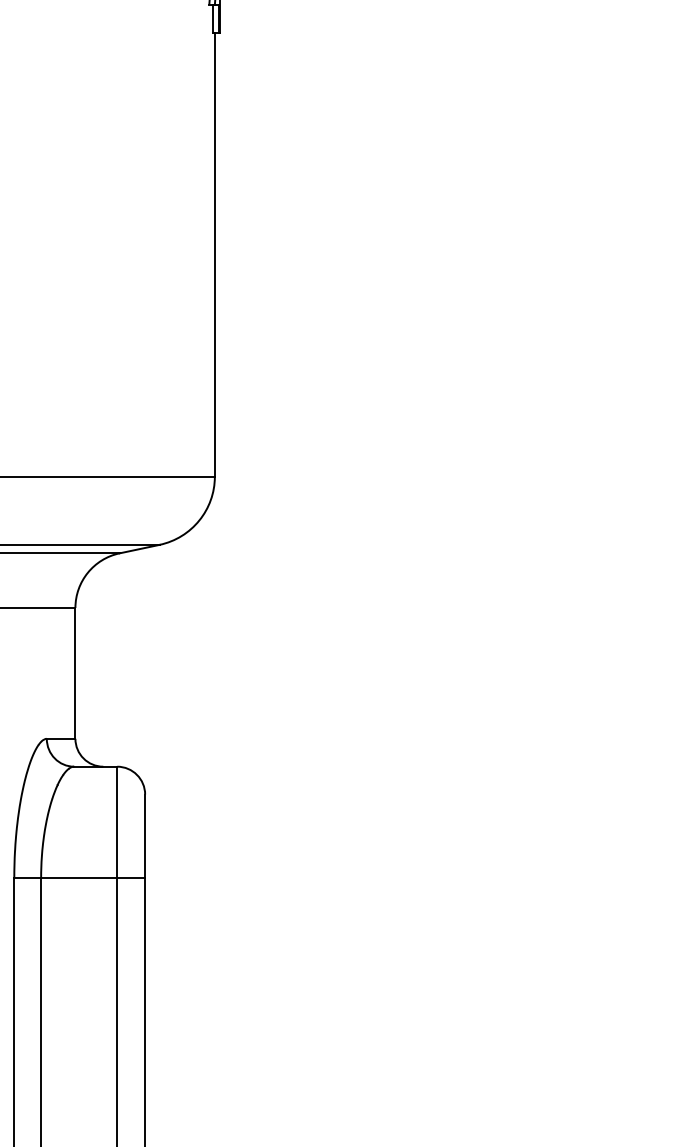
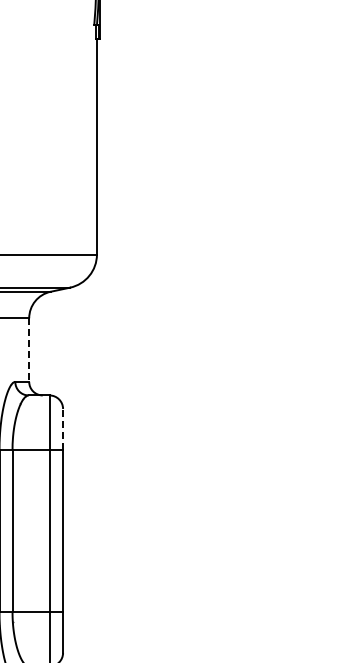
line: (76, 674) -> (29, 350), solid -> dashed
line: (146, 834) -> (63, 428), solid -> dashed

